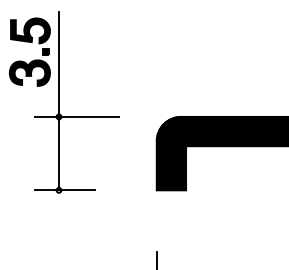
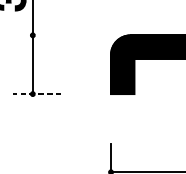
line: (76, 116) -> (46, 35), removed
line: (64, 190) -> (37, 94), solid -> dashed

